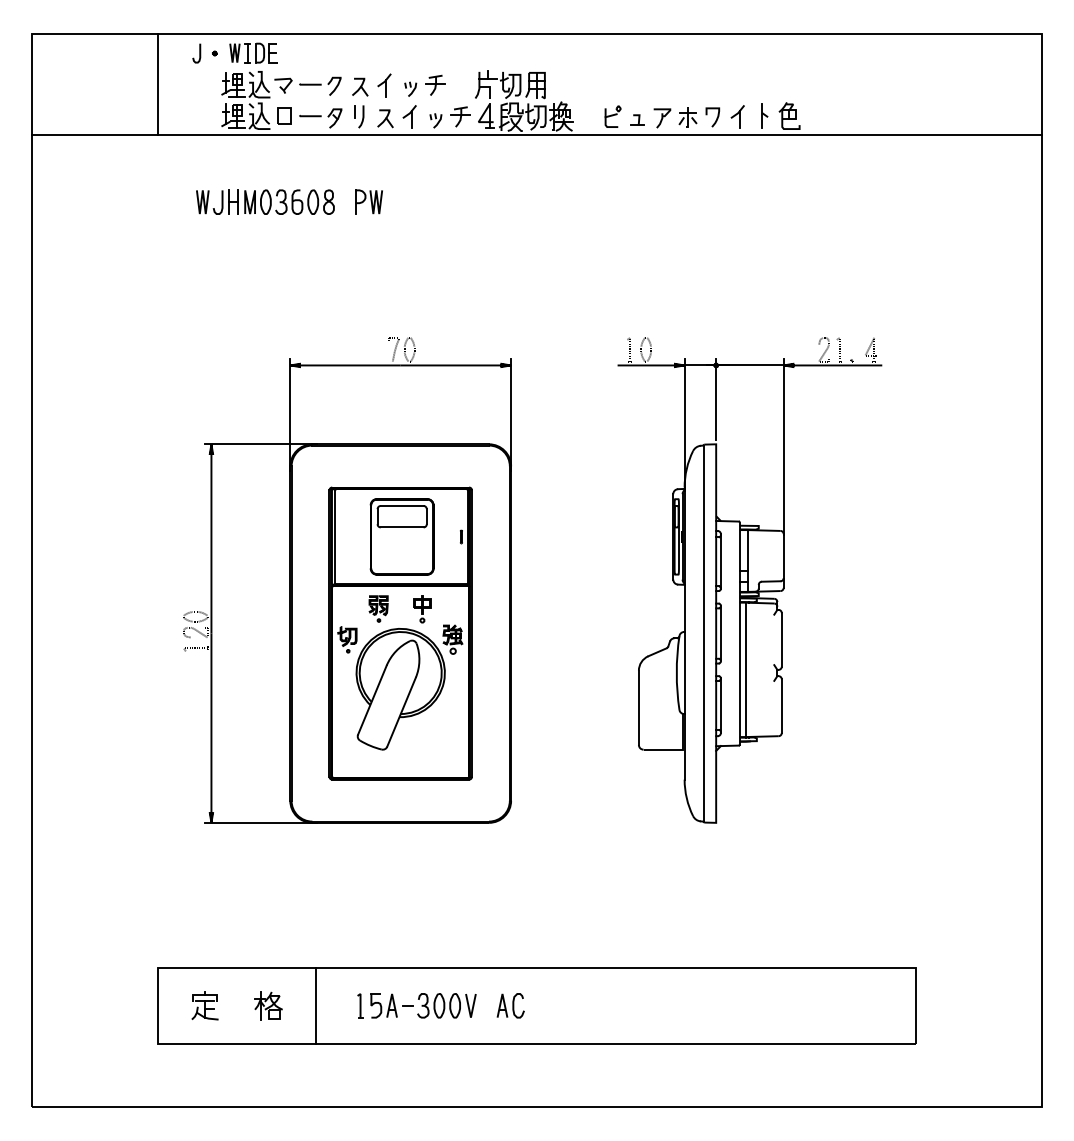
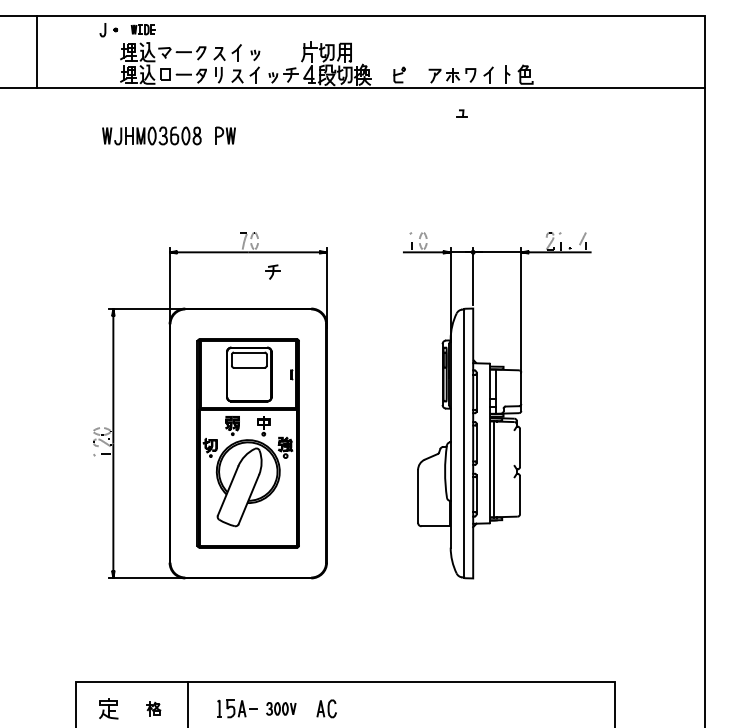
part: (253, 52) -> (143, 29), size x0.7
line: (158, 84) -> (37, 52), moved
part: (435, 84) -> (273, 271), moved
part: (637, 119) -> (462, 113), moved
part: (268, 1005) -> (154, 708), size x0.7
part: (446, 1005) -> (280, 708), size x0.7

